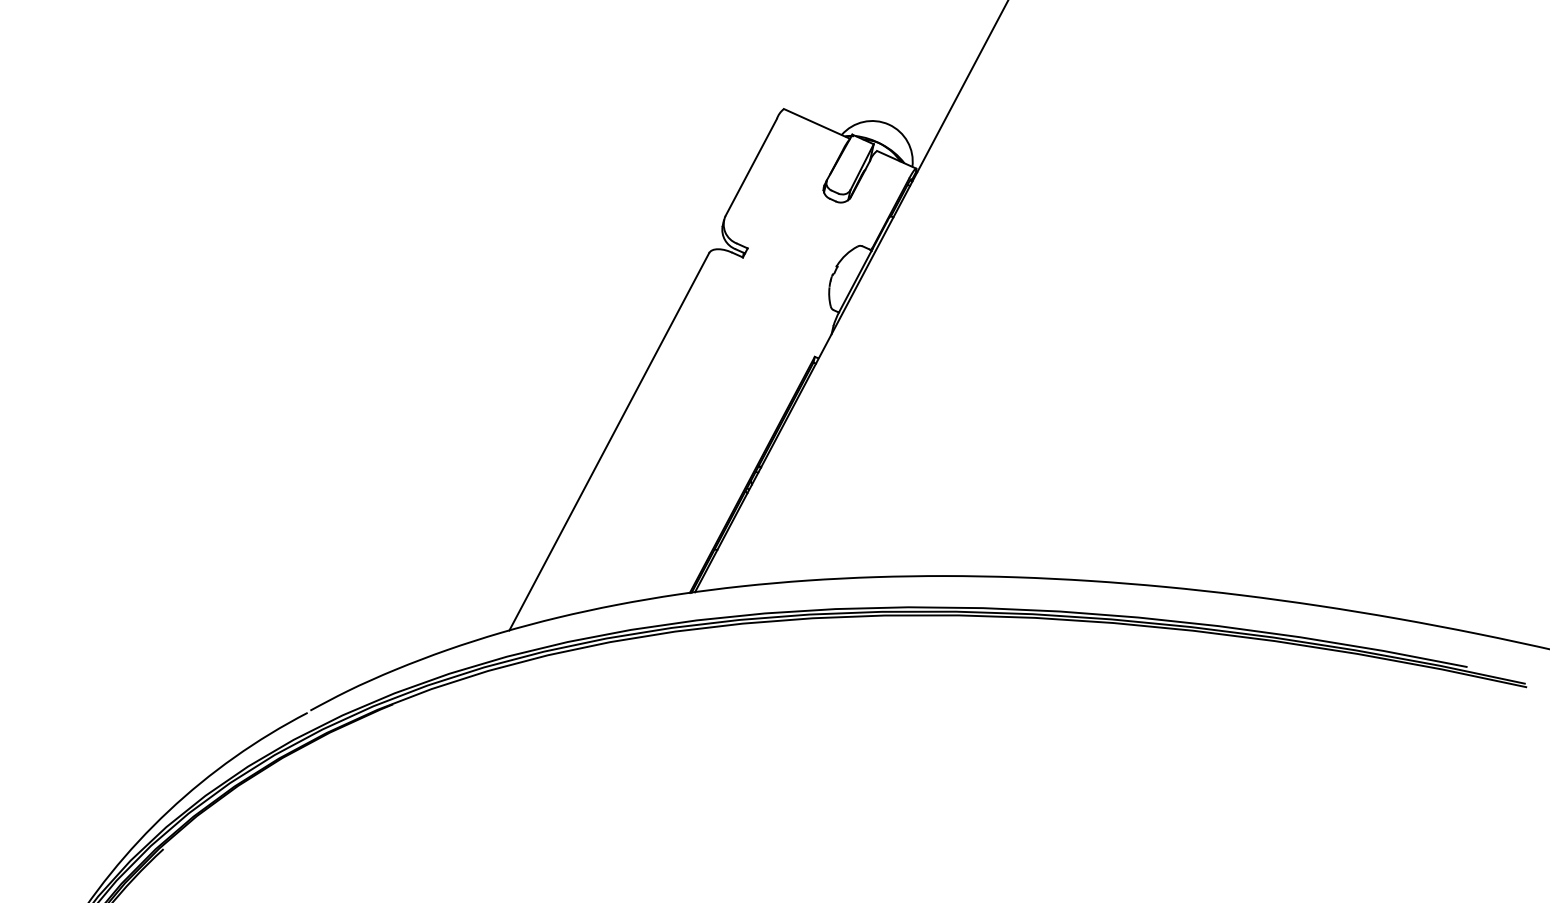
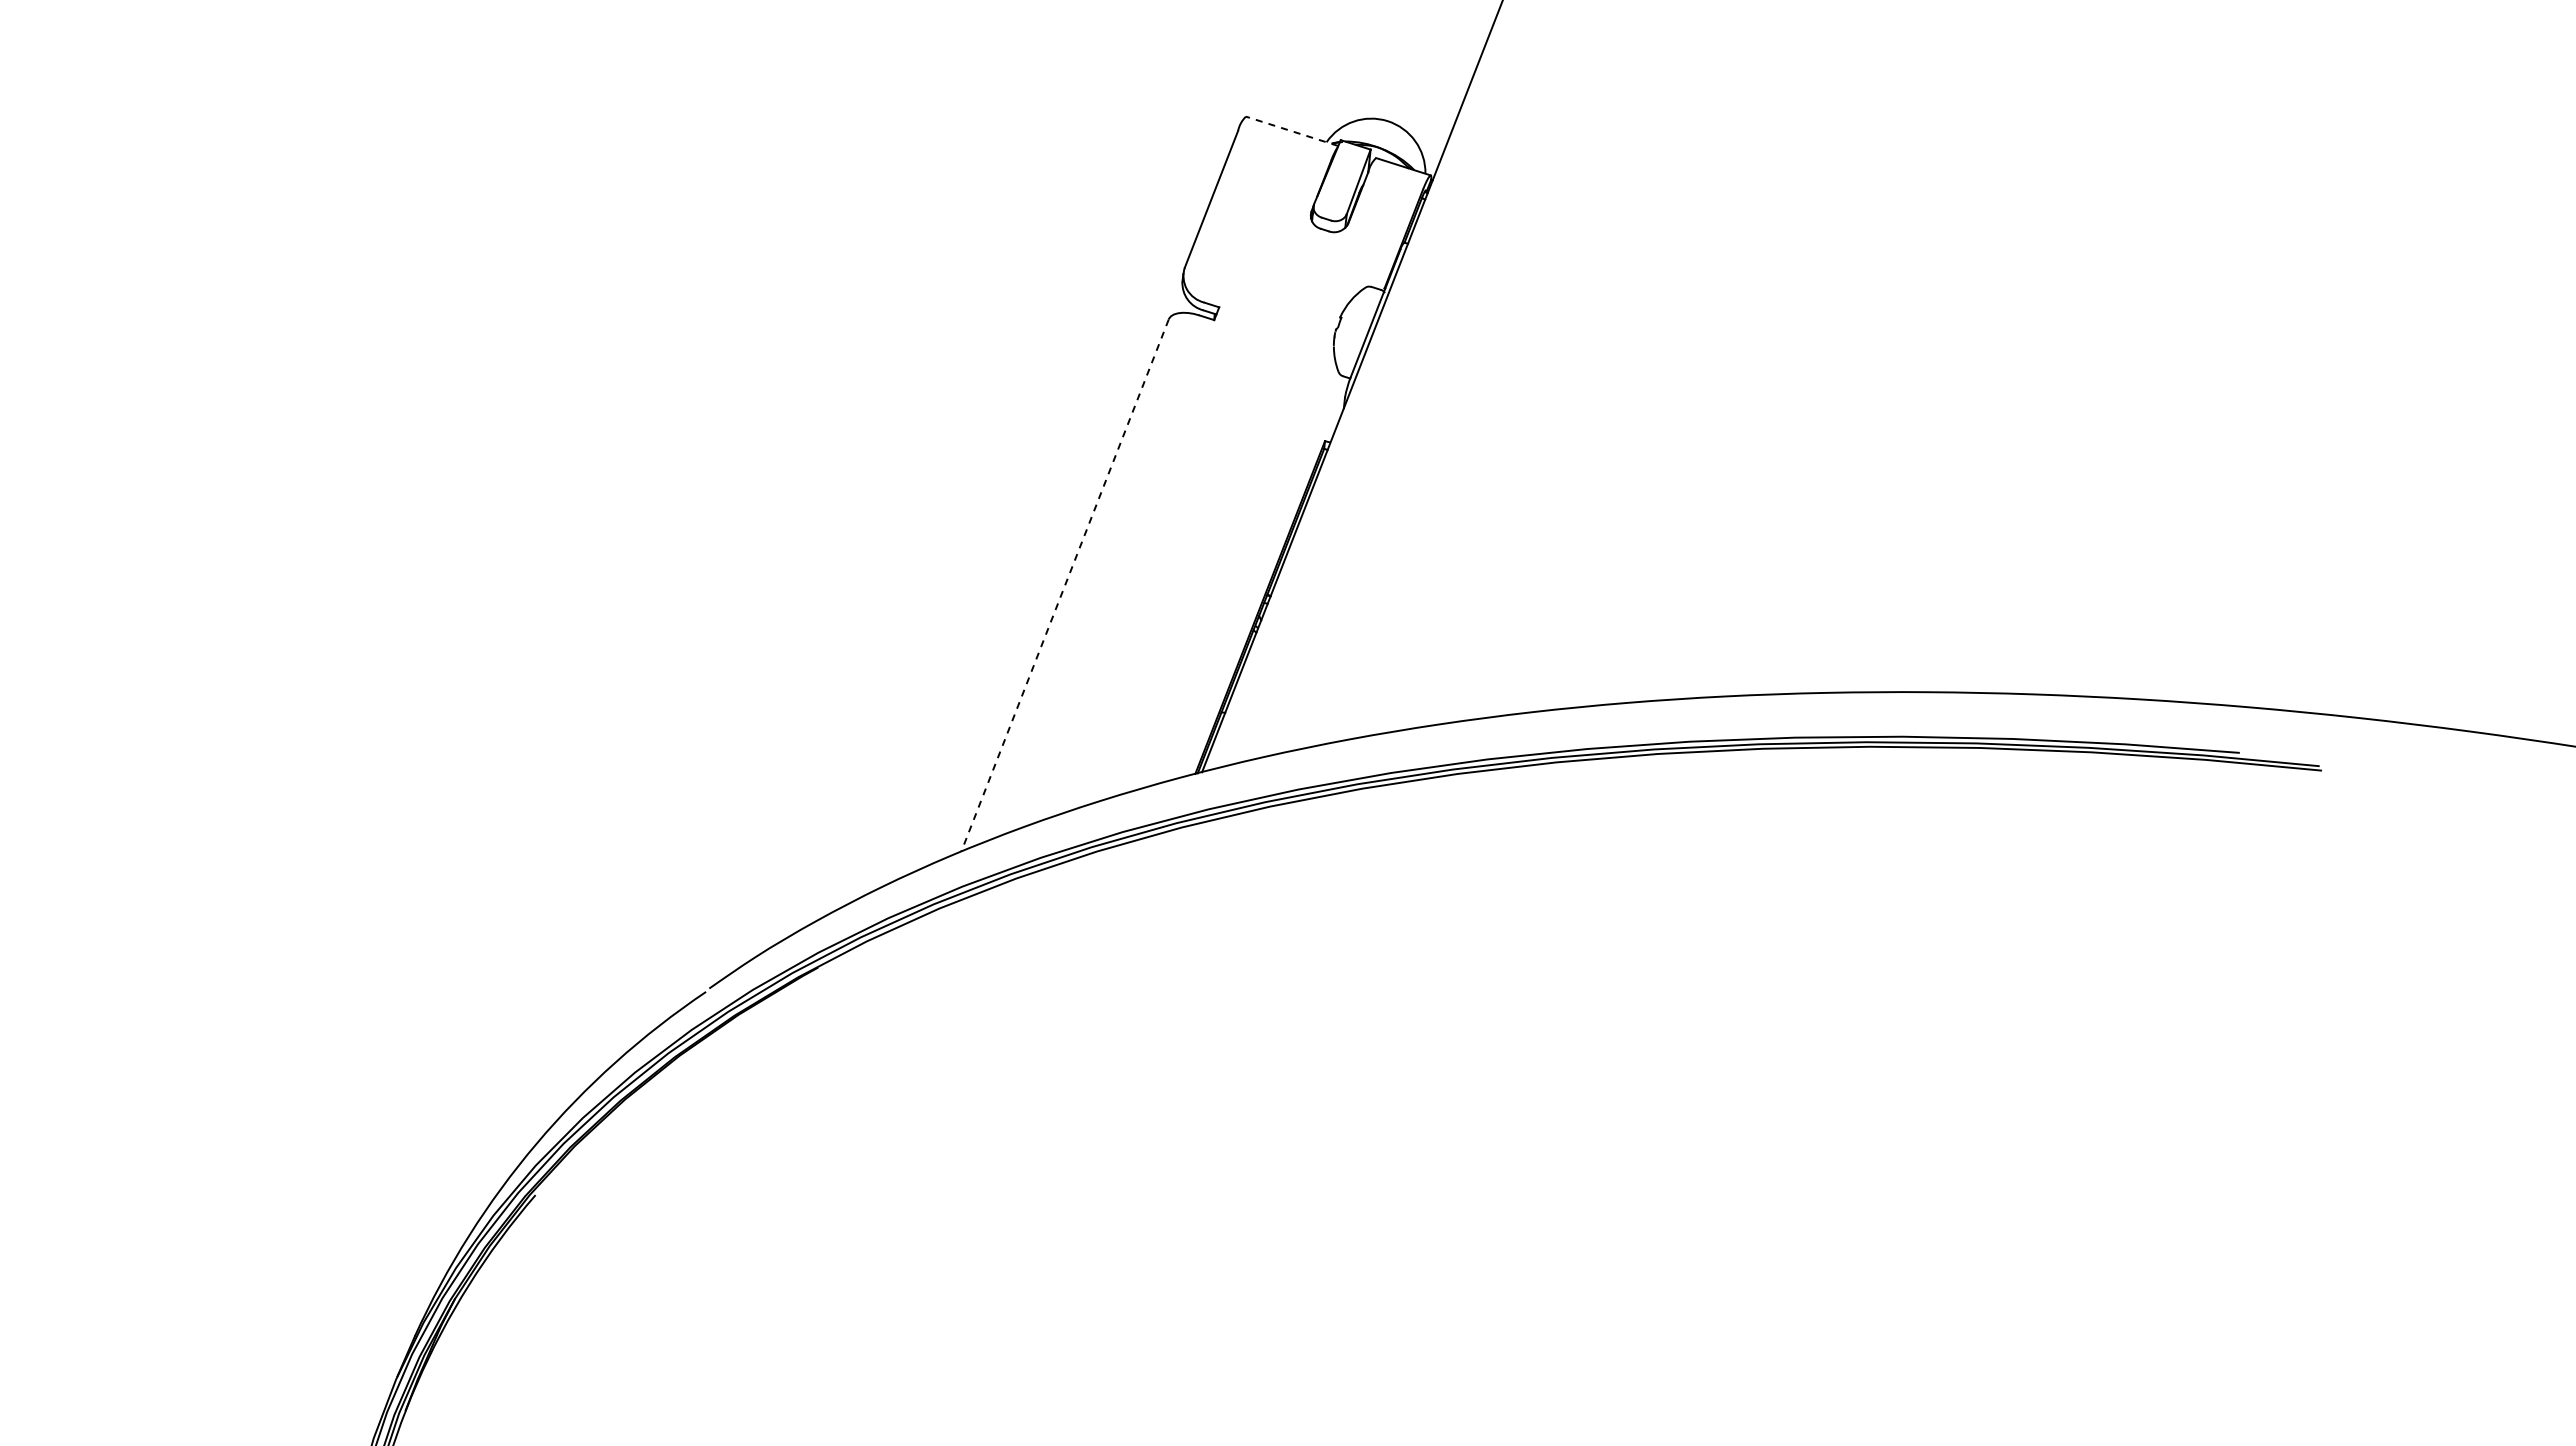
line: (816, 123) -> (1291, 131), solid -> dashed
line: (609, 441) -> (1065, 585), solid -> dashed

